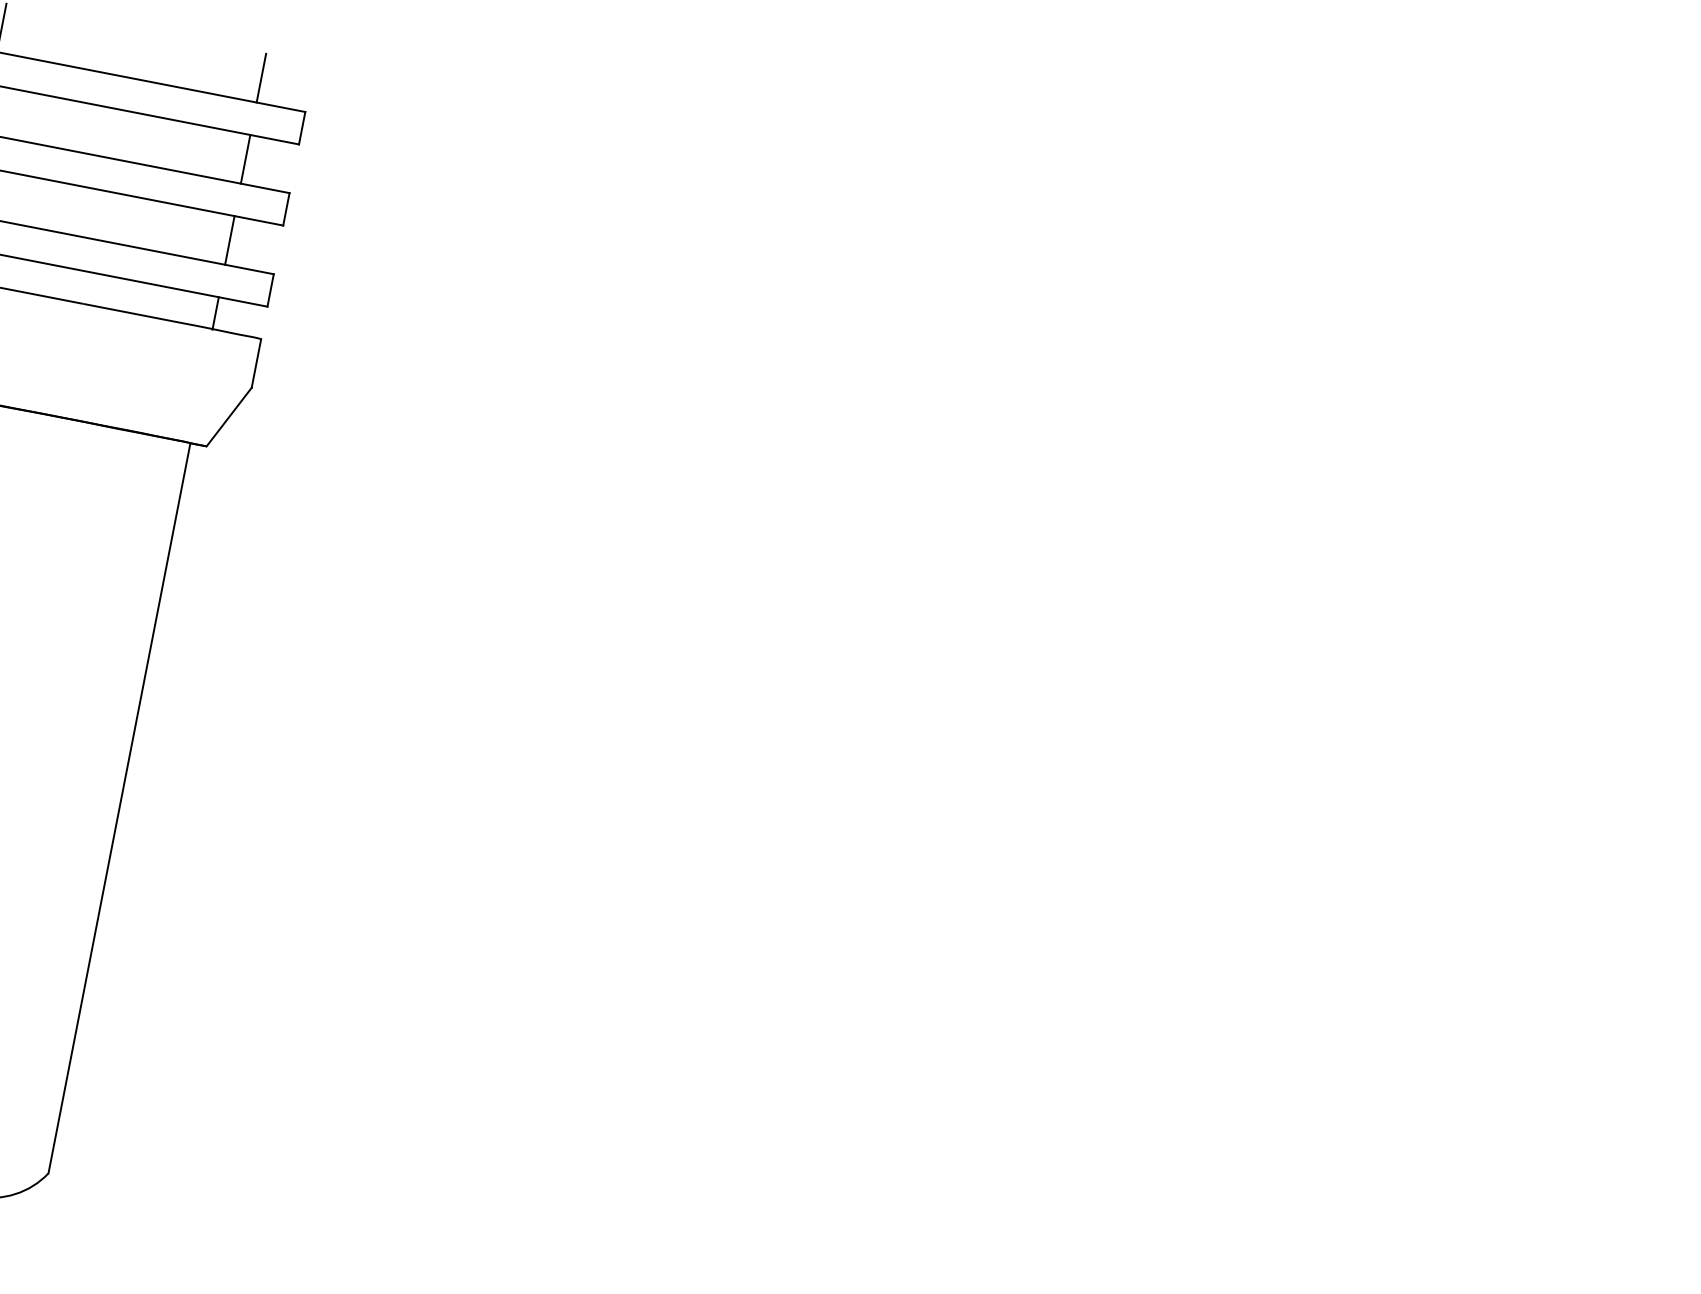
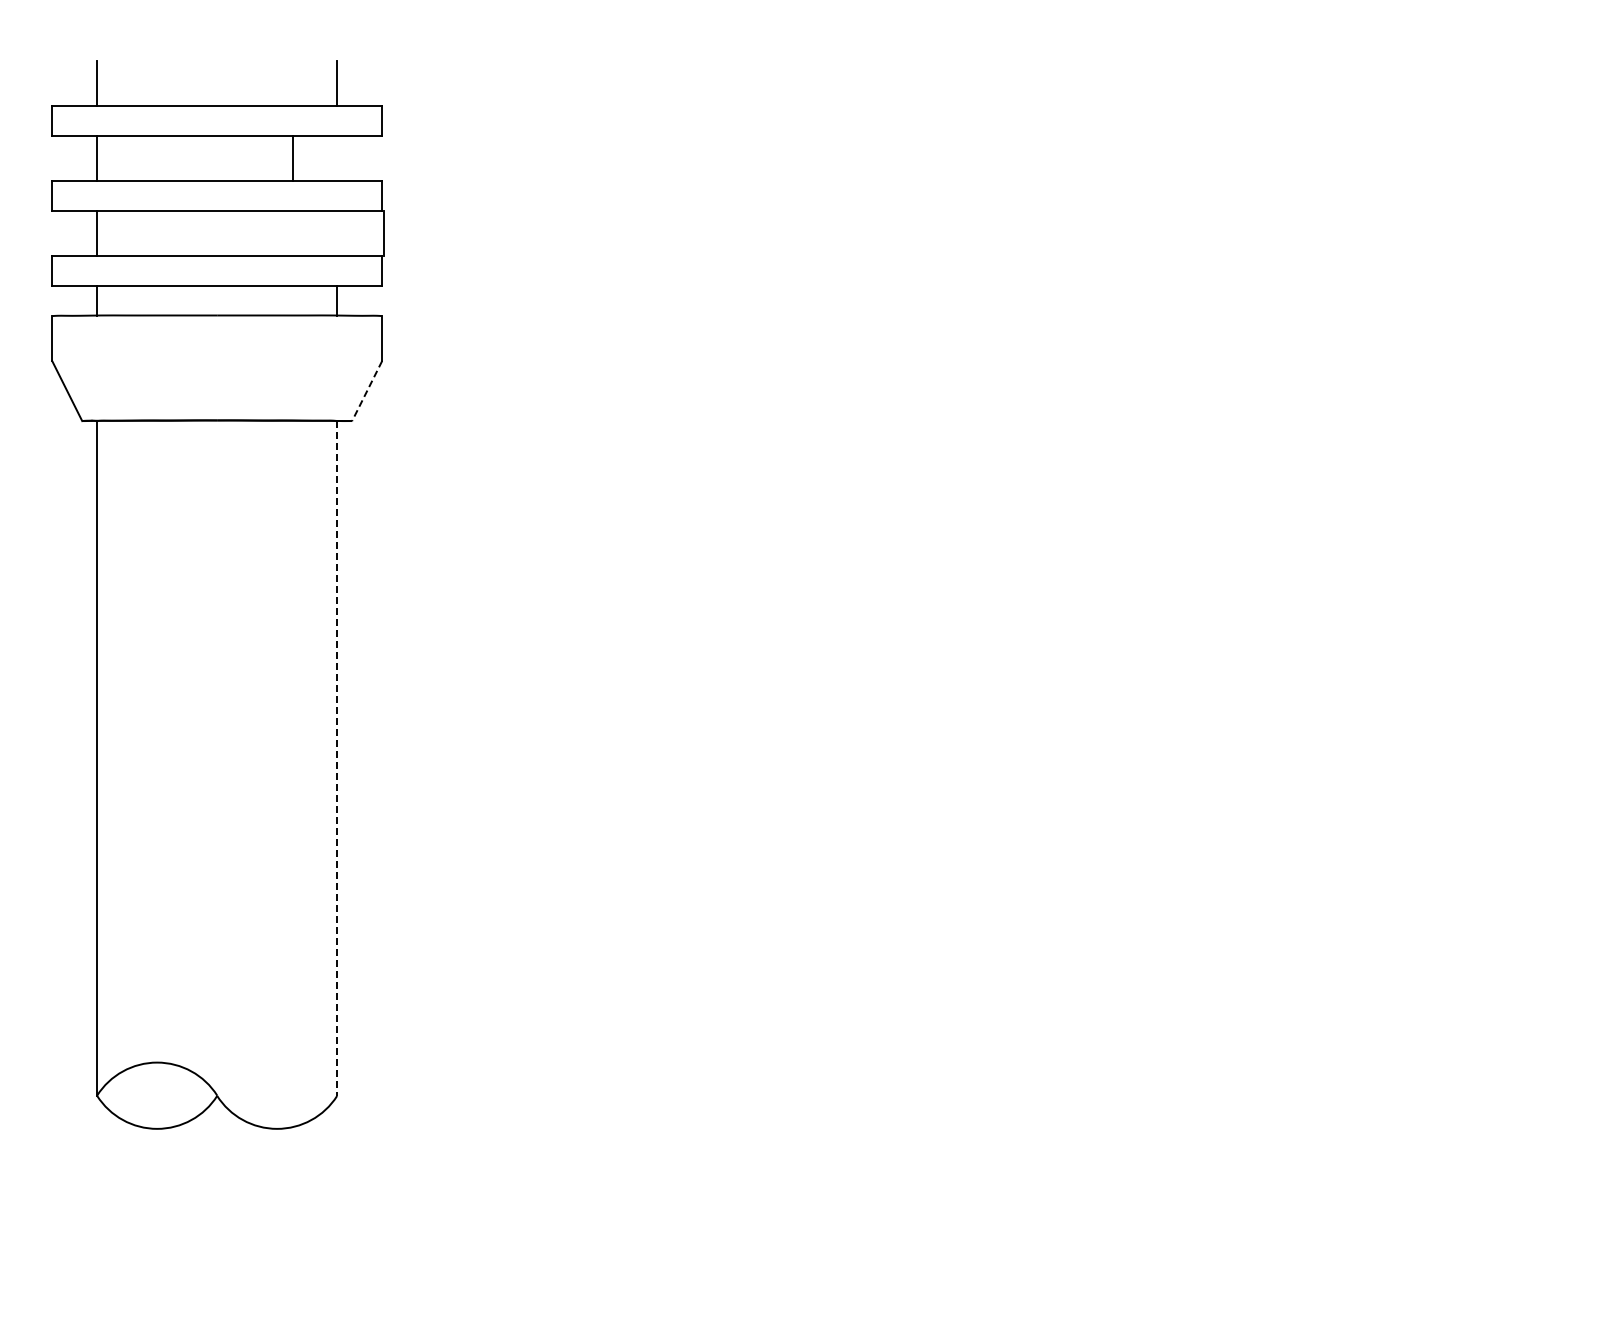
line: (246, 159) -> (293, 158), moved
line: (230, 240) -> (384, 233), moved
line: (229, 417) -> (367, 391), solid -> dashed
line: (119, 808) -> (337, 758), solid -> dashed

